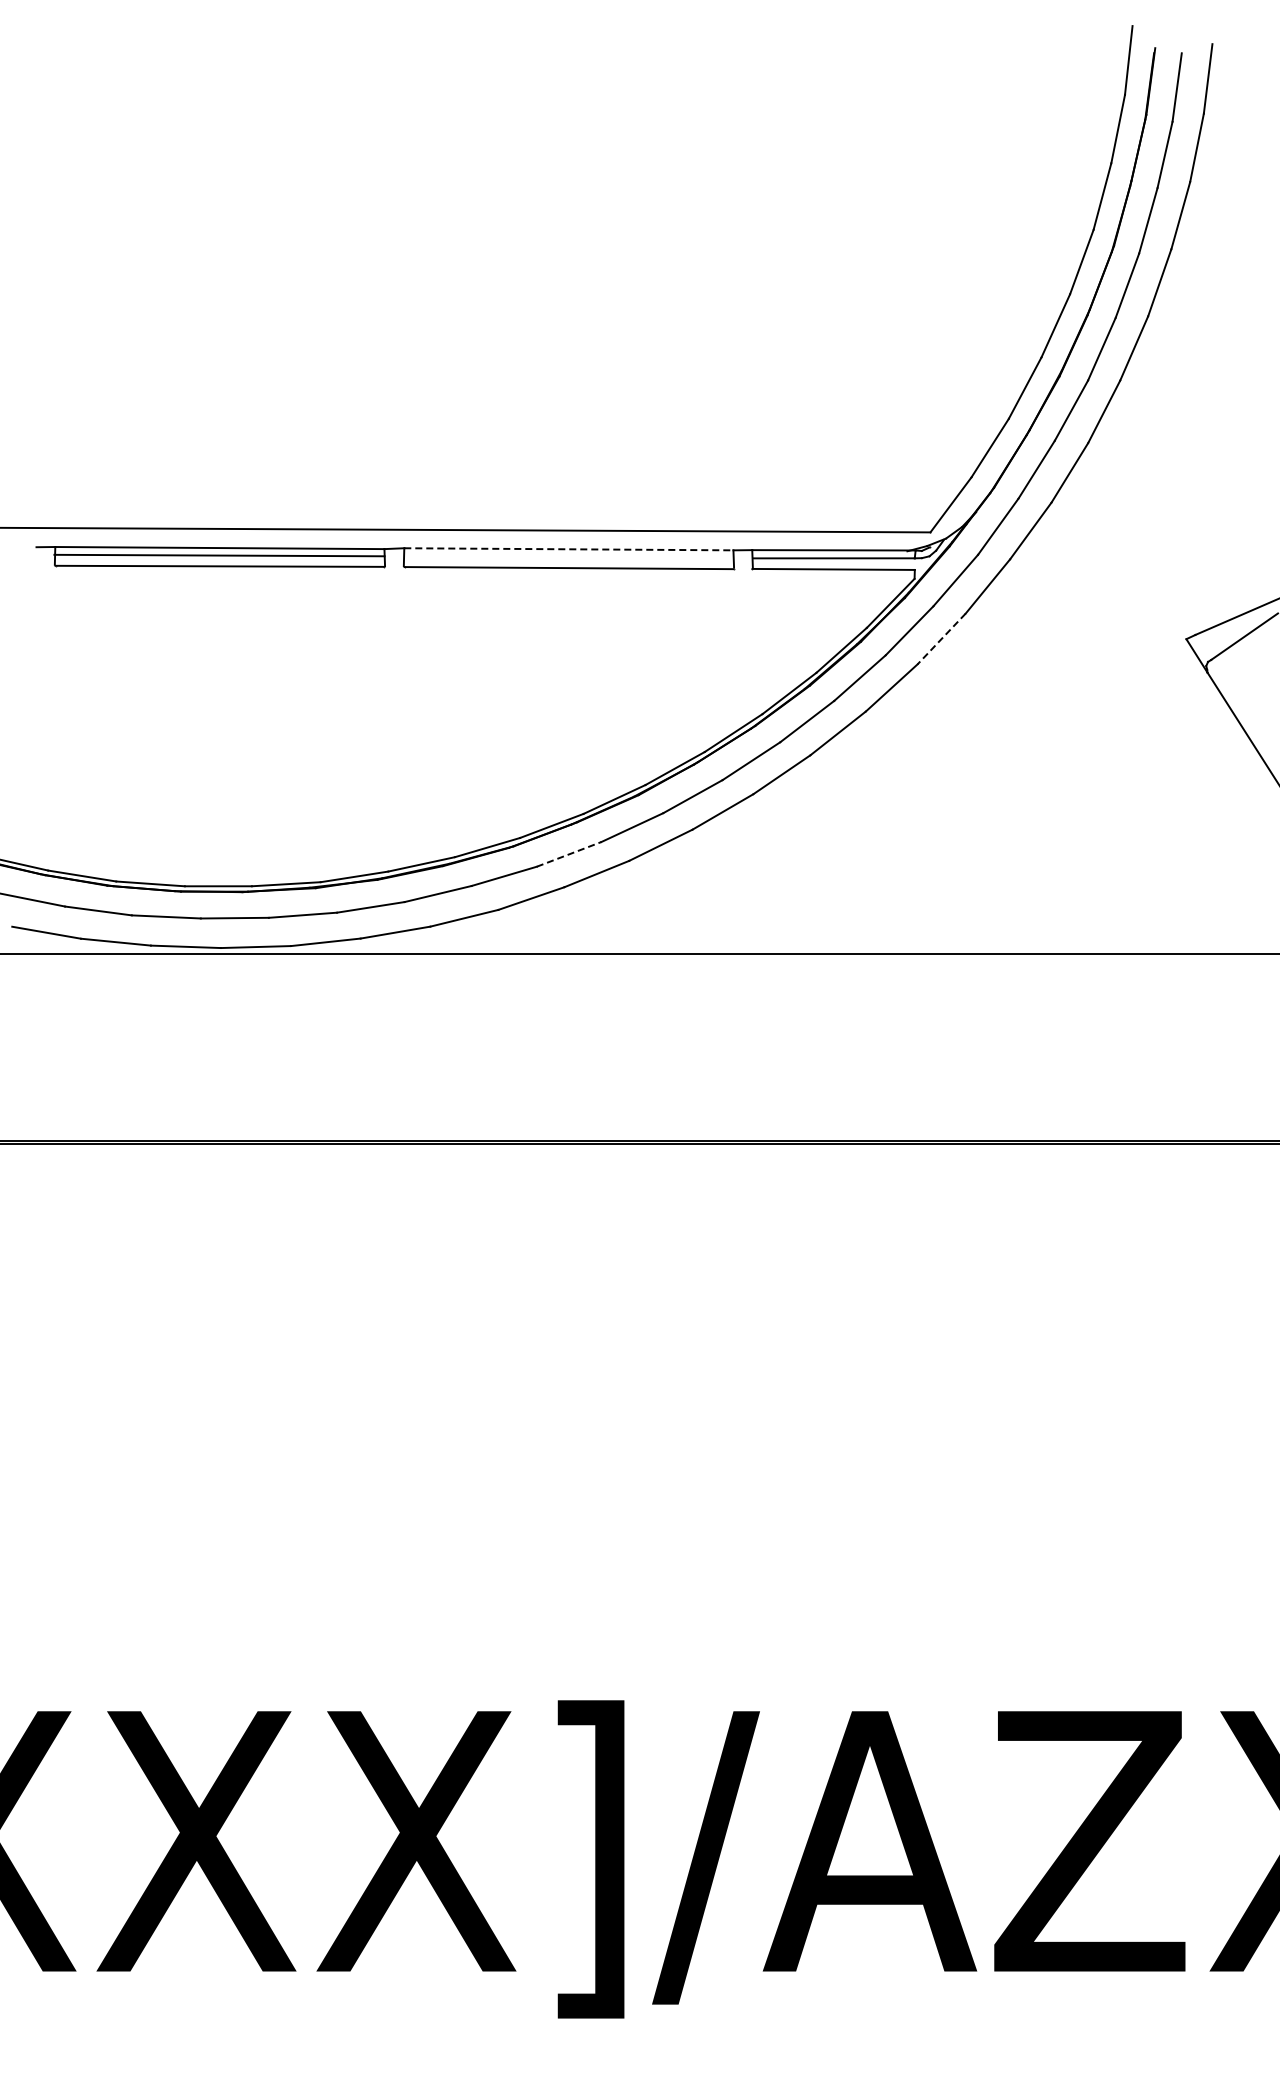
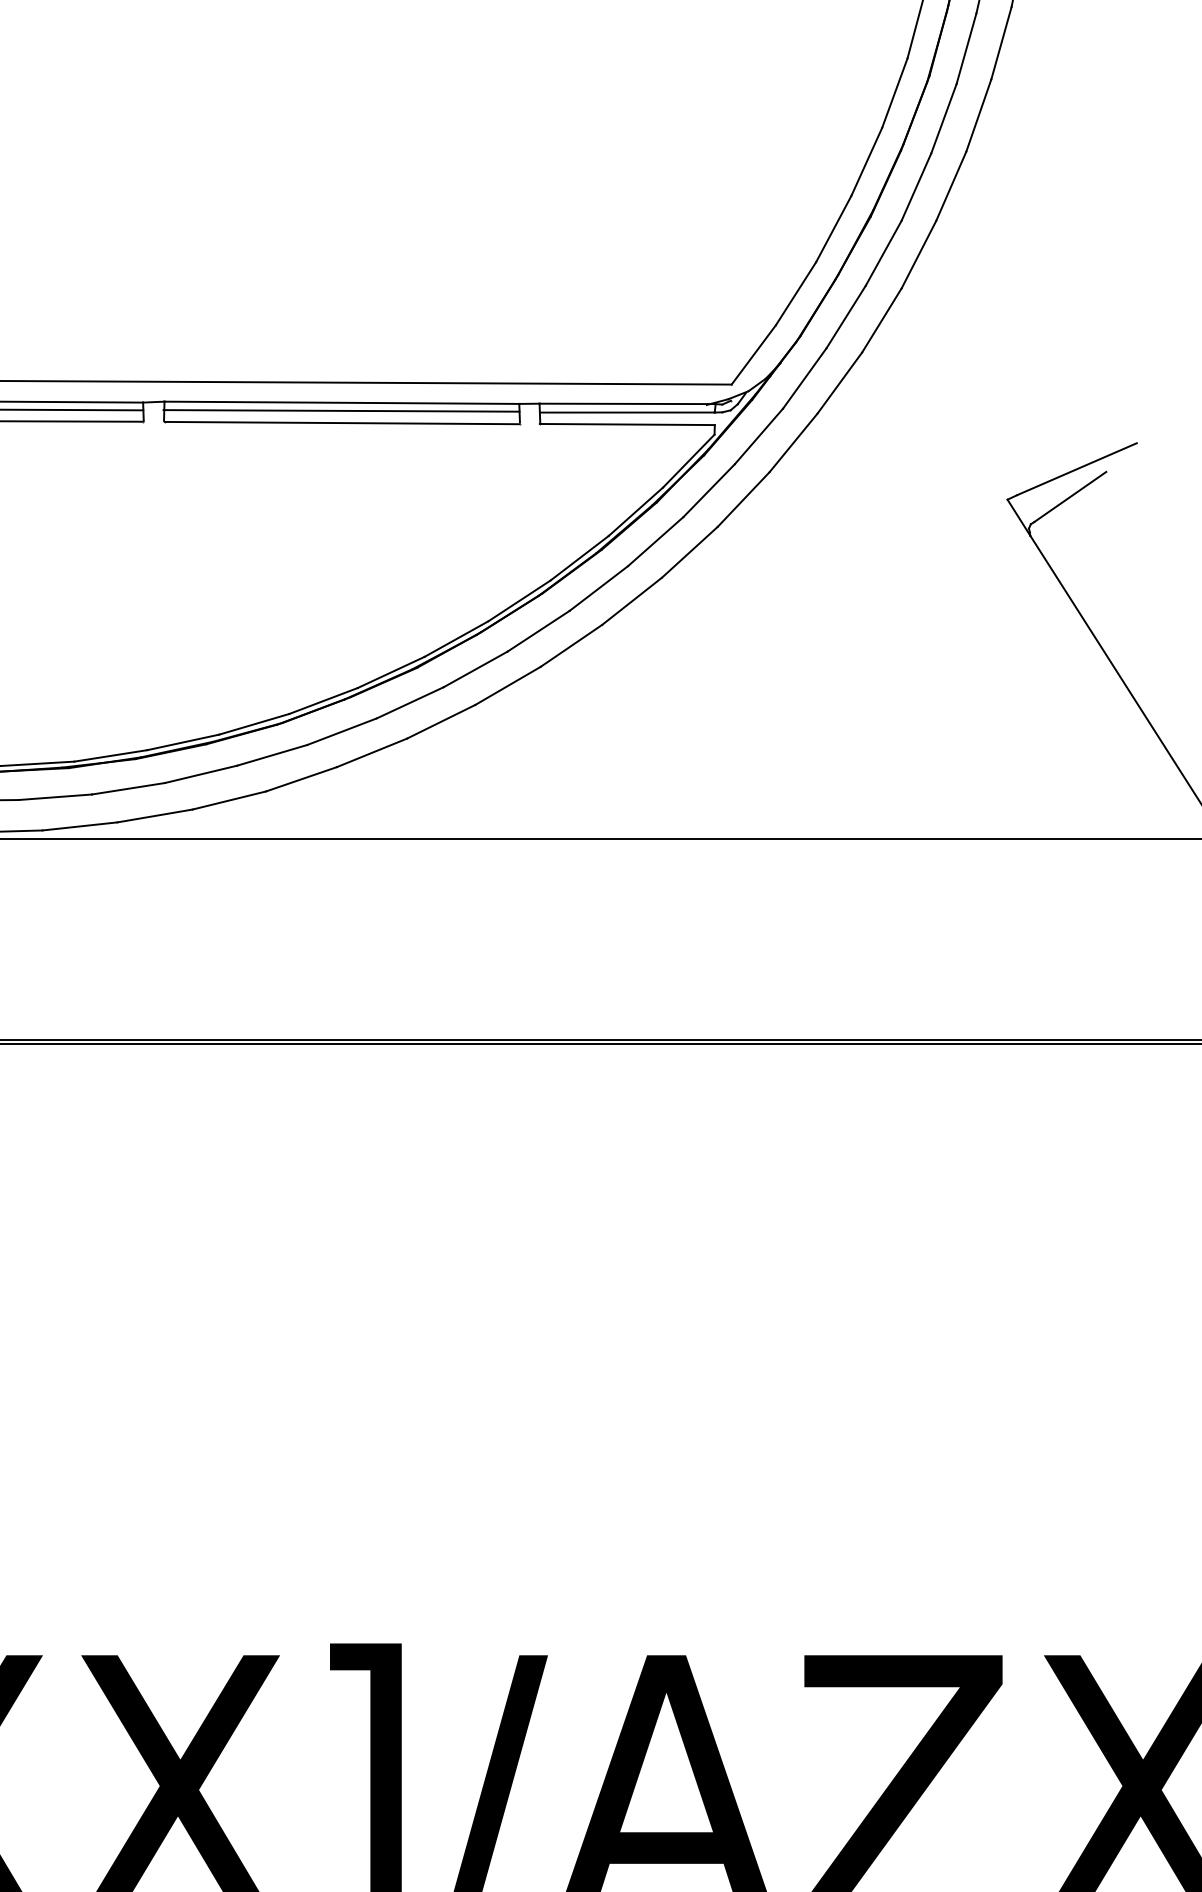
line: (568, 549) -> (341, 403), dashed -> solid
line: (568, 556) -> (341, 410), added
line: (941, 639) -> (743, 500), dashed -> solid
line: (569, 854) -> (342, 731), dashed -> solid

